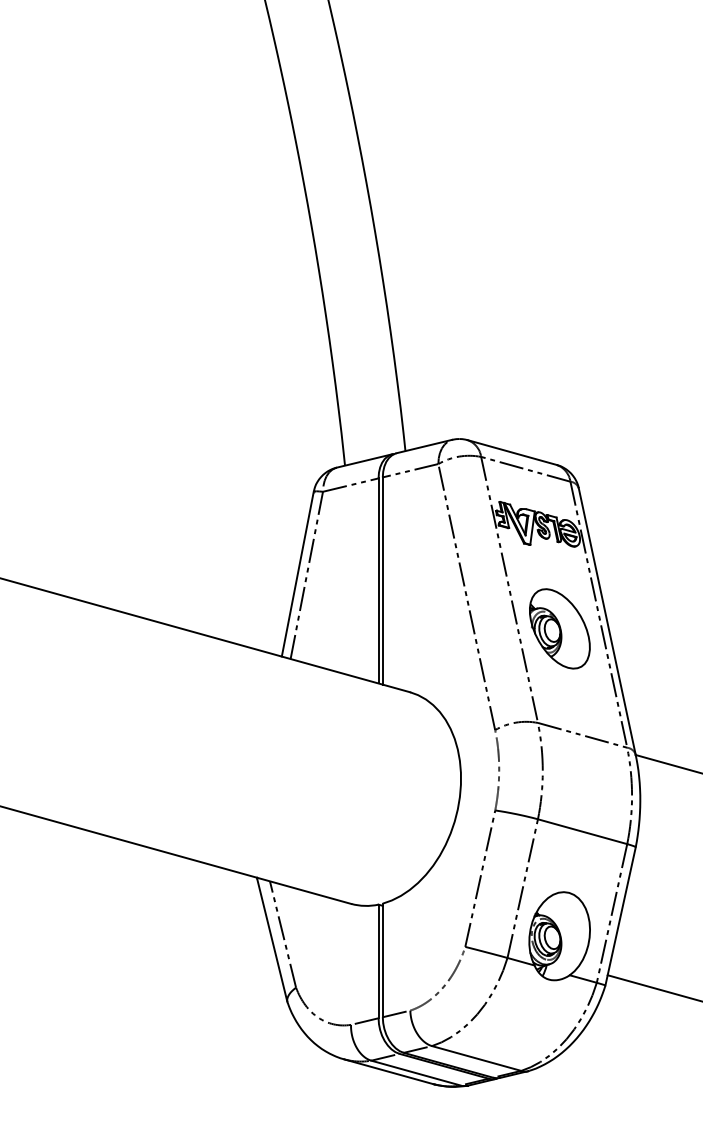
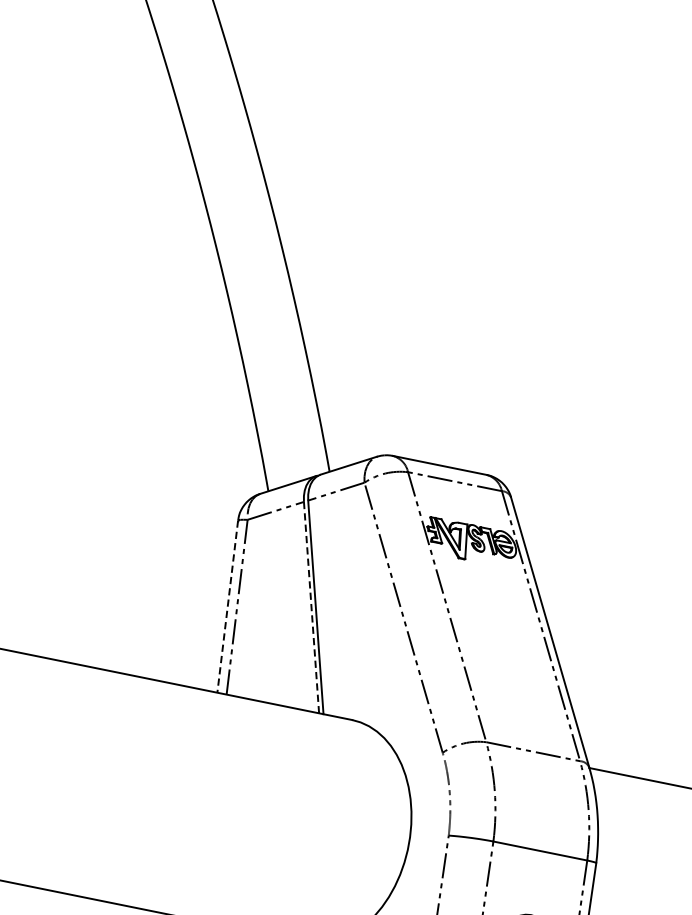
line: (297, 574) -> (227, 606), solid -> dashed
line: (378, 580) -> (311, 607), solid -> dashed
part: (559, 628) -> (501, 643), removed

